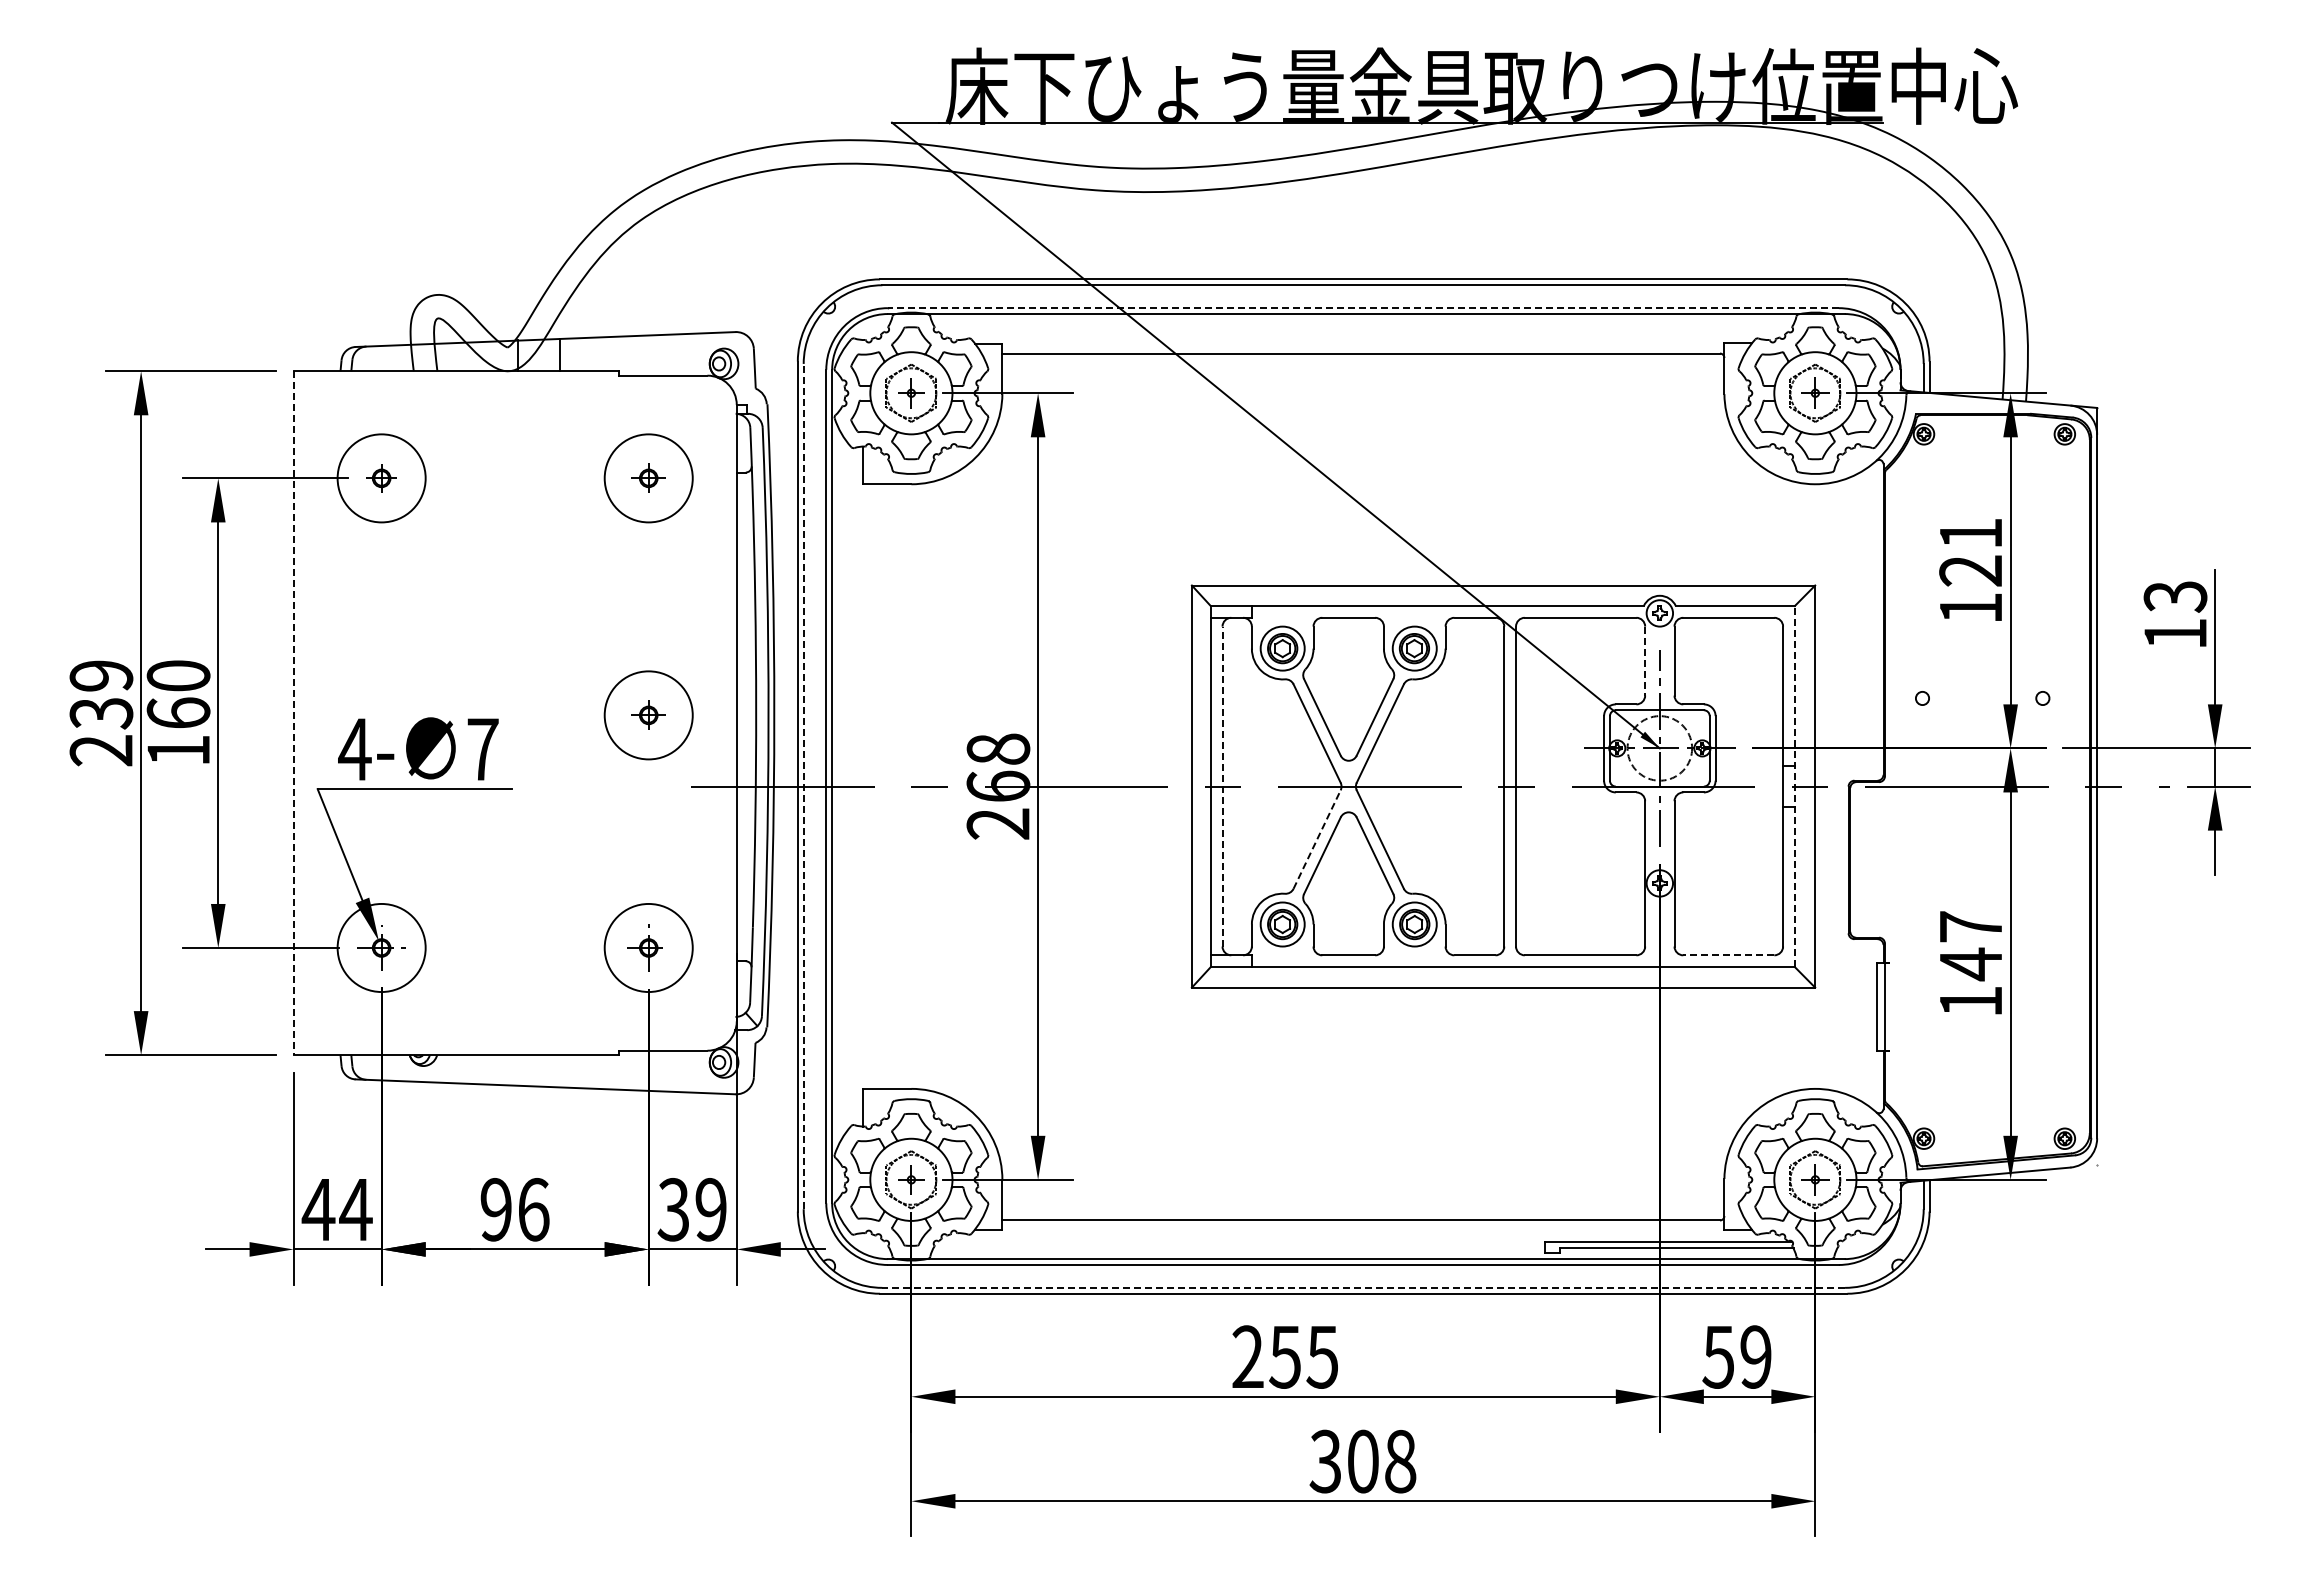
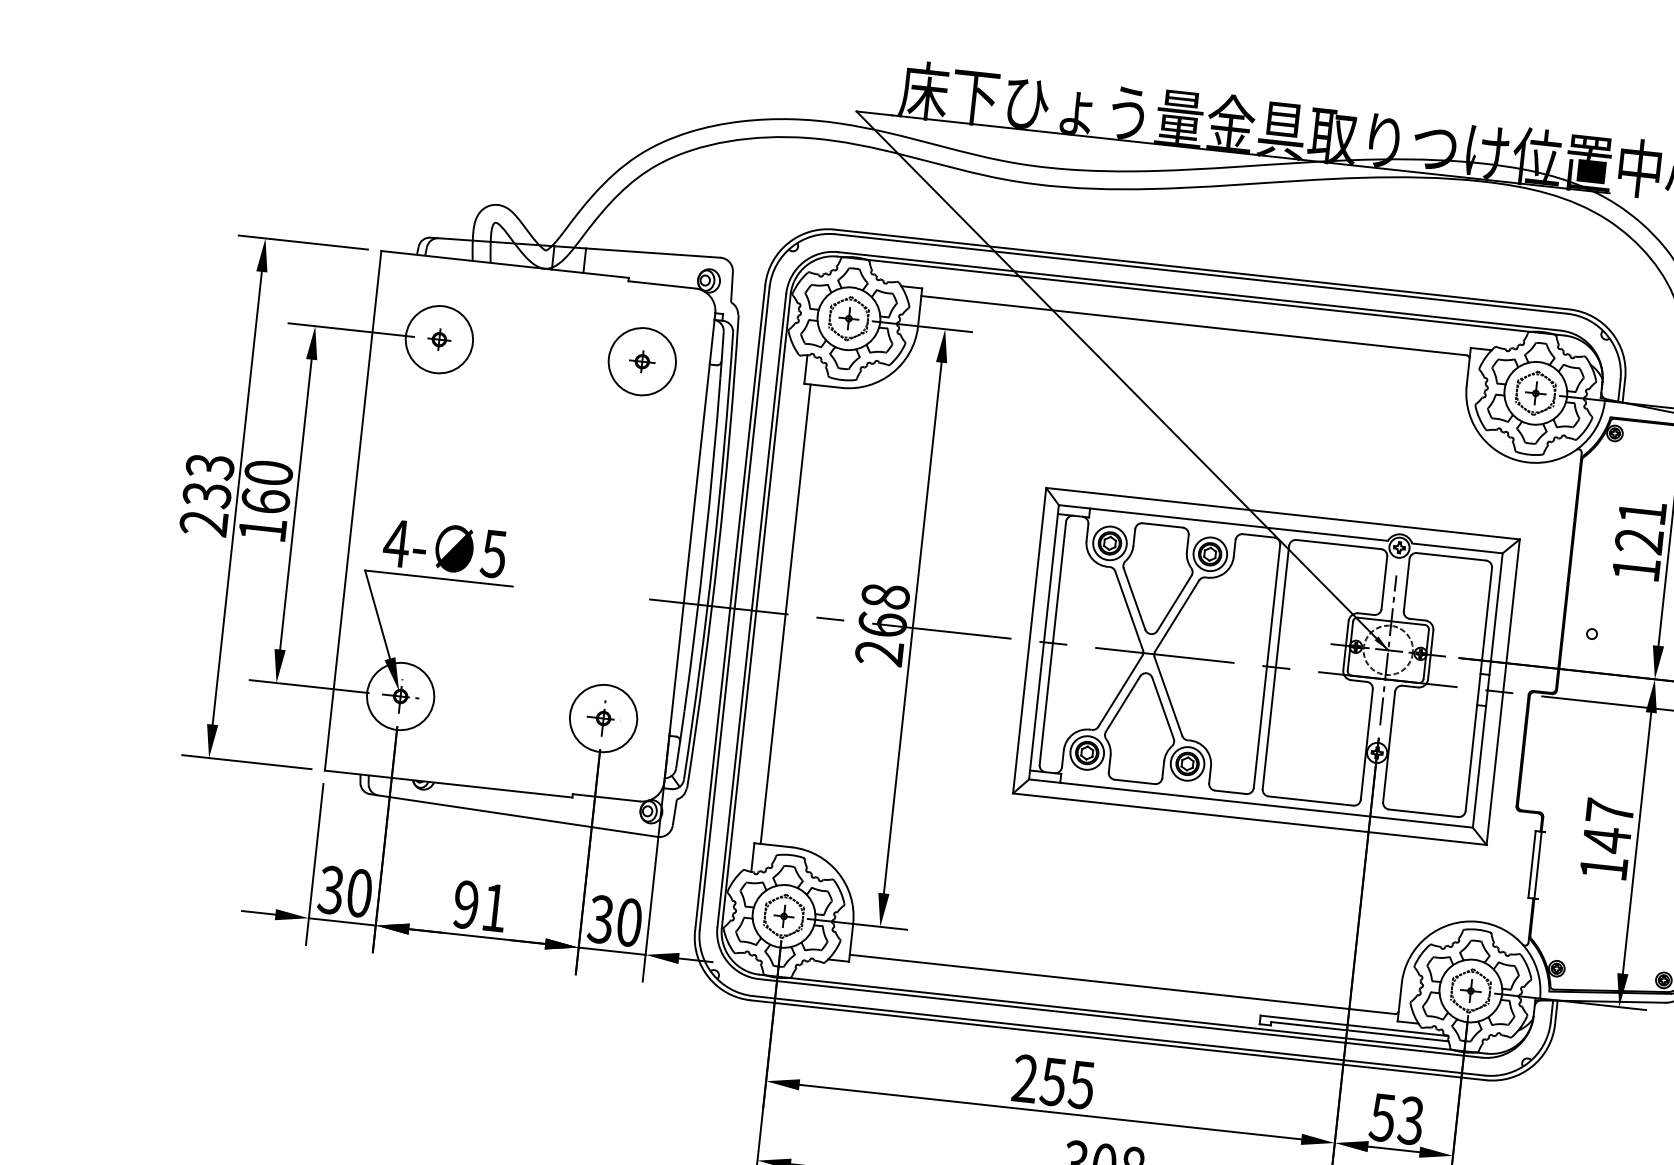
line: (1362, 308) -> (1198, 291), dashed -> solid
line: (1645, 661) -> (1384, 583), dashed -> solid
text: (101, 676) -> (210, 467), 239 -> 233
line: (293, 713) -> (353, 511), dashed -> solid
part: (648, 715) -> (622, 541), removed
text: (482, 749) -> (493, 554), 7 -> 5
line: (803, 786) -> (734, 608), dashed -> solid
line: (870, 786) -> (785, 614), added
line: (1222, 786) -> (1052, 643), dashed -> solid
line: (1794, 786) -> (1487, 690), dashed -> solid
line: (1317, 839) -> (1120, 691), dashed -> solid
line: (1728, 955) -> (1423, 813), dashed -> solid
text: (336, 1209) -> (344, 891), 44 -> 30
text: (534, 1209) -> (495, 907), 96 -> 91
text: (710, 1209) -> (628, 922), 39 -> 30
line: (1363, 1287) -> (1118, 1035), dashed -> solid
text: (1755, 1356) -> (1410, 1120), 59 -> 53

